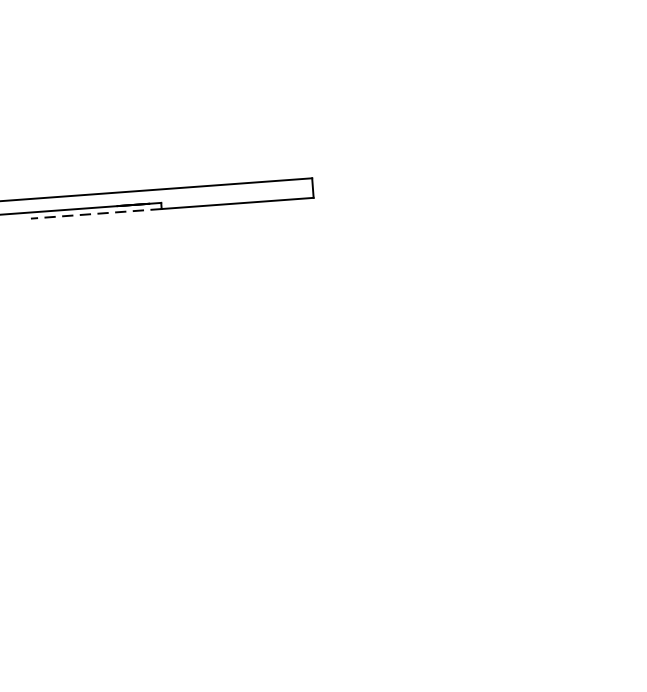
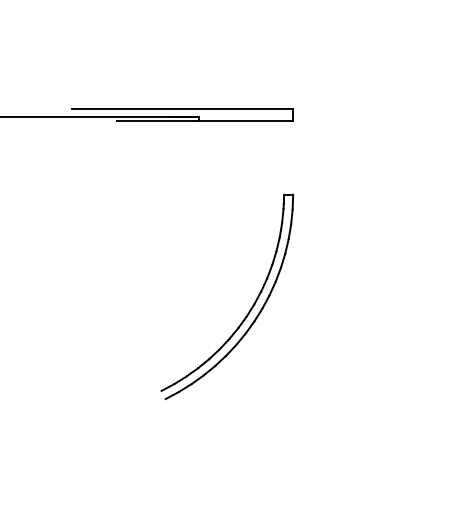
line: (95, 214) -> (157, 121), dashed -> solid
part: (264, 508) -> (248, 311), added

